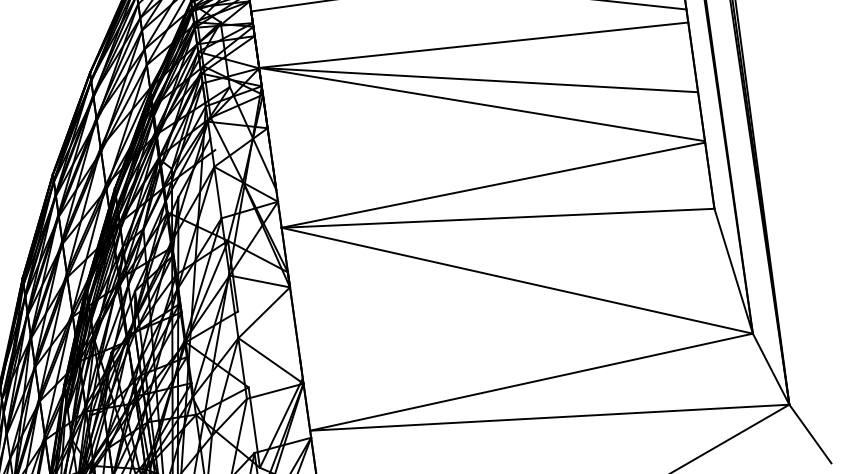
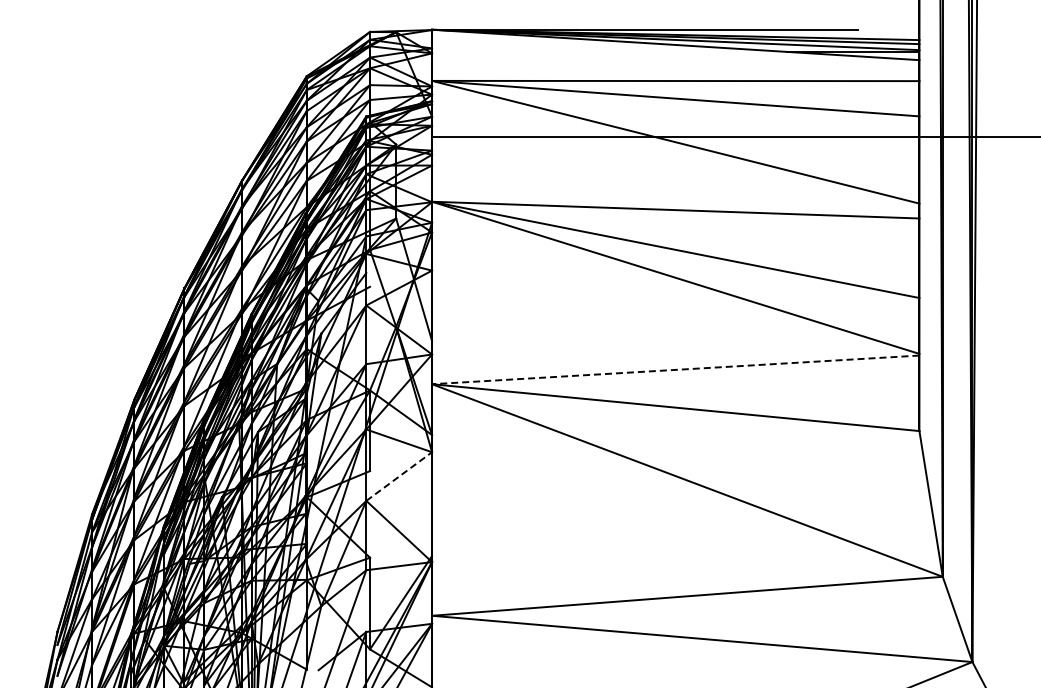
line: (493, 184) -> (675, 369), solid -> dashed
line: (264, 312) -> (399, 476), solid -> dashed

